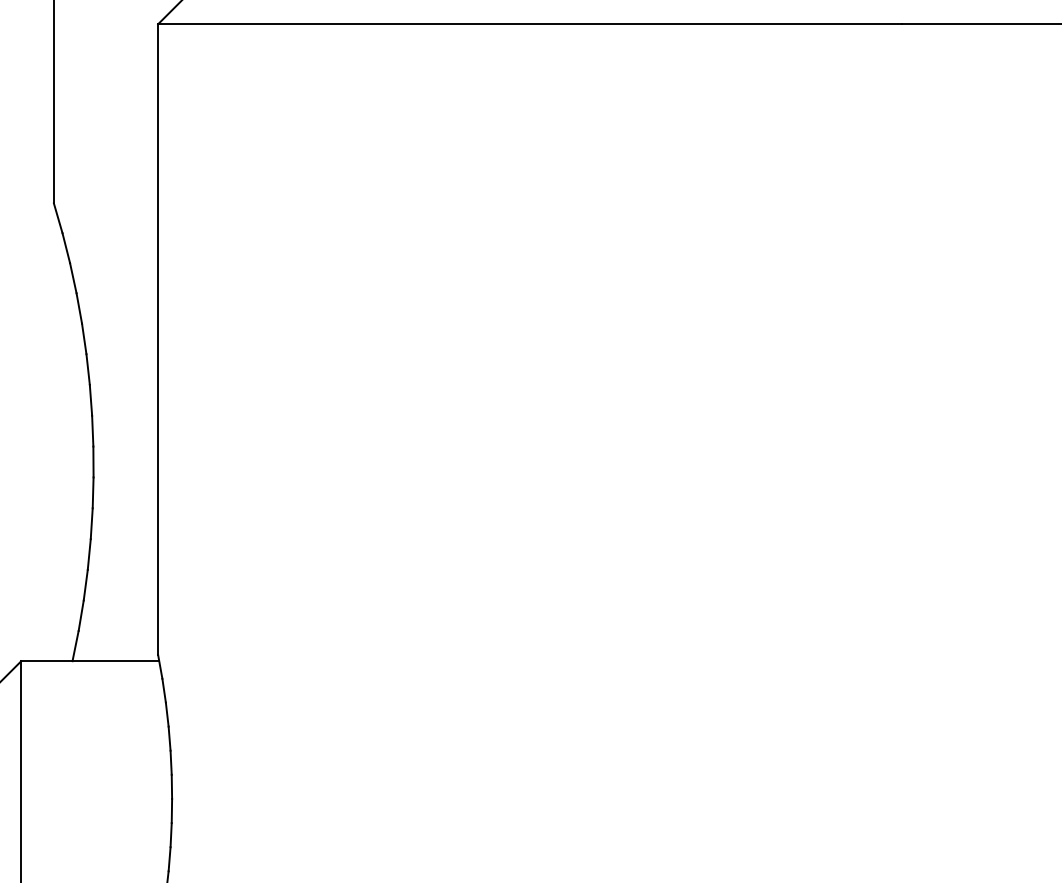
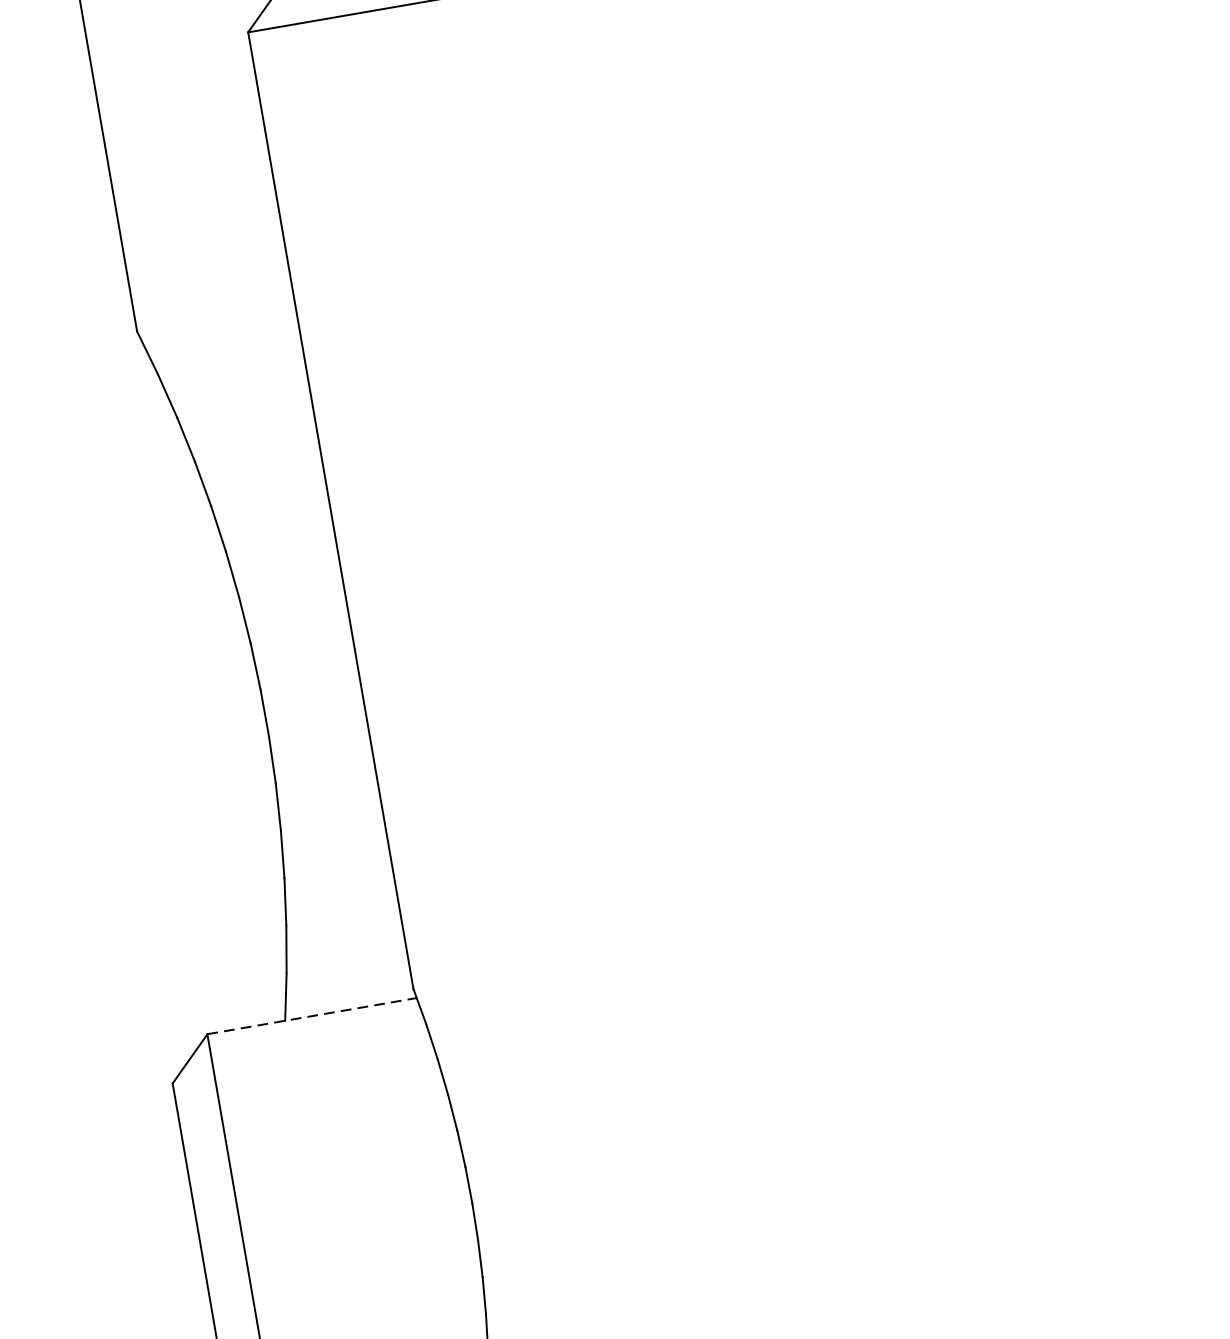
line: (90, 661) -> (312, 1016), solid -> dashed

